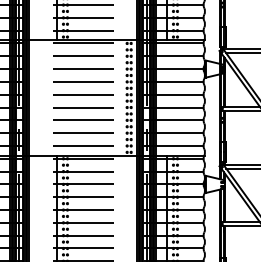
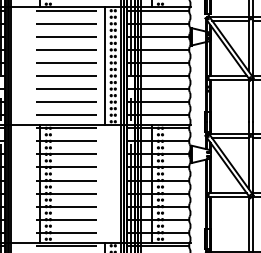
line: (121, 97) -> (105, 65), added

